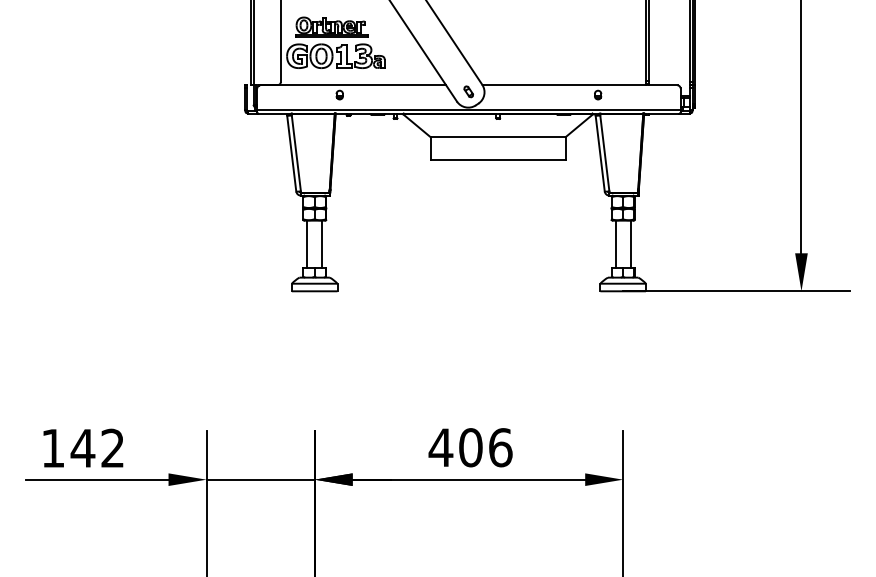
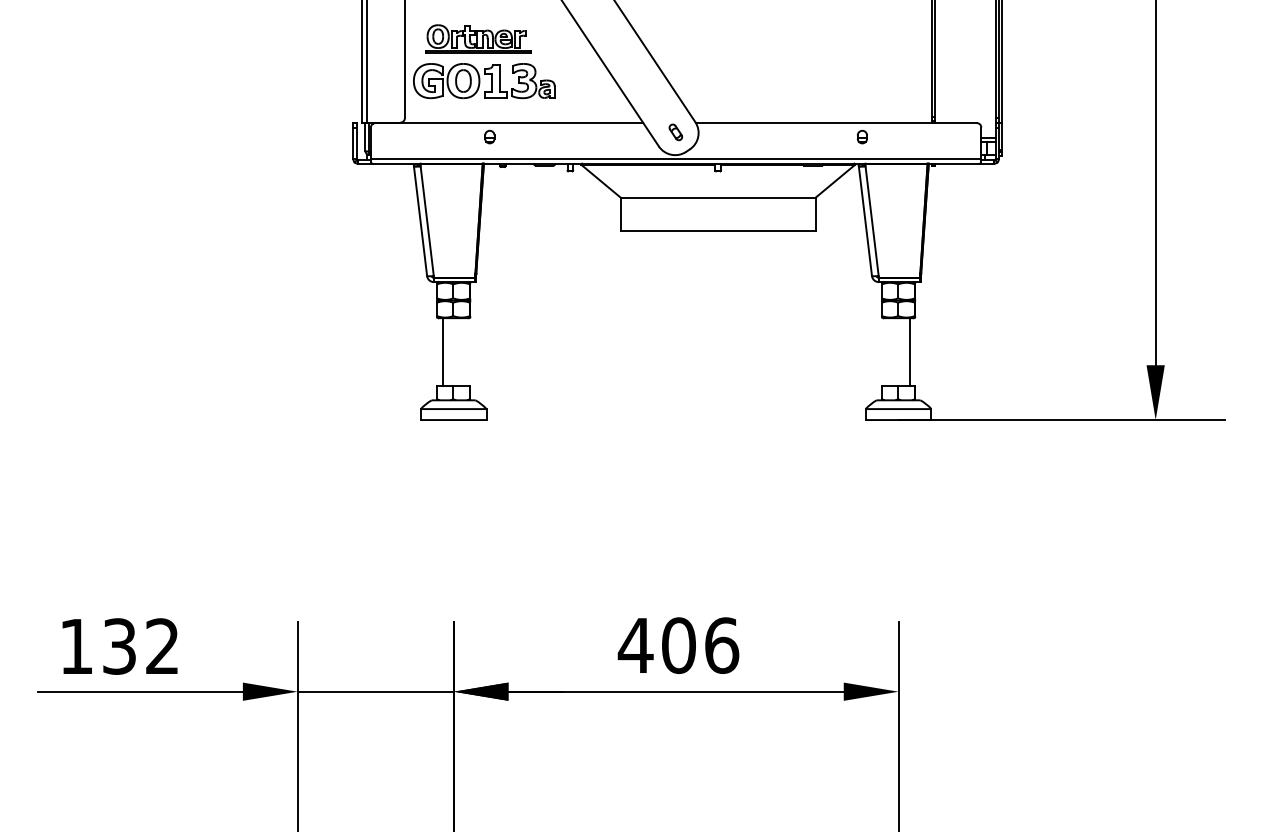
line: (322, 243) -> (464, 351), removed
line: (615, 243) -> (887, 351), removed
text: (82, 447) -> (118, 645), 142 -> 132

